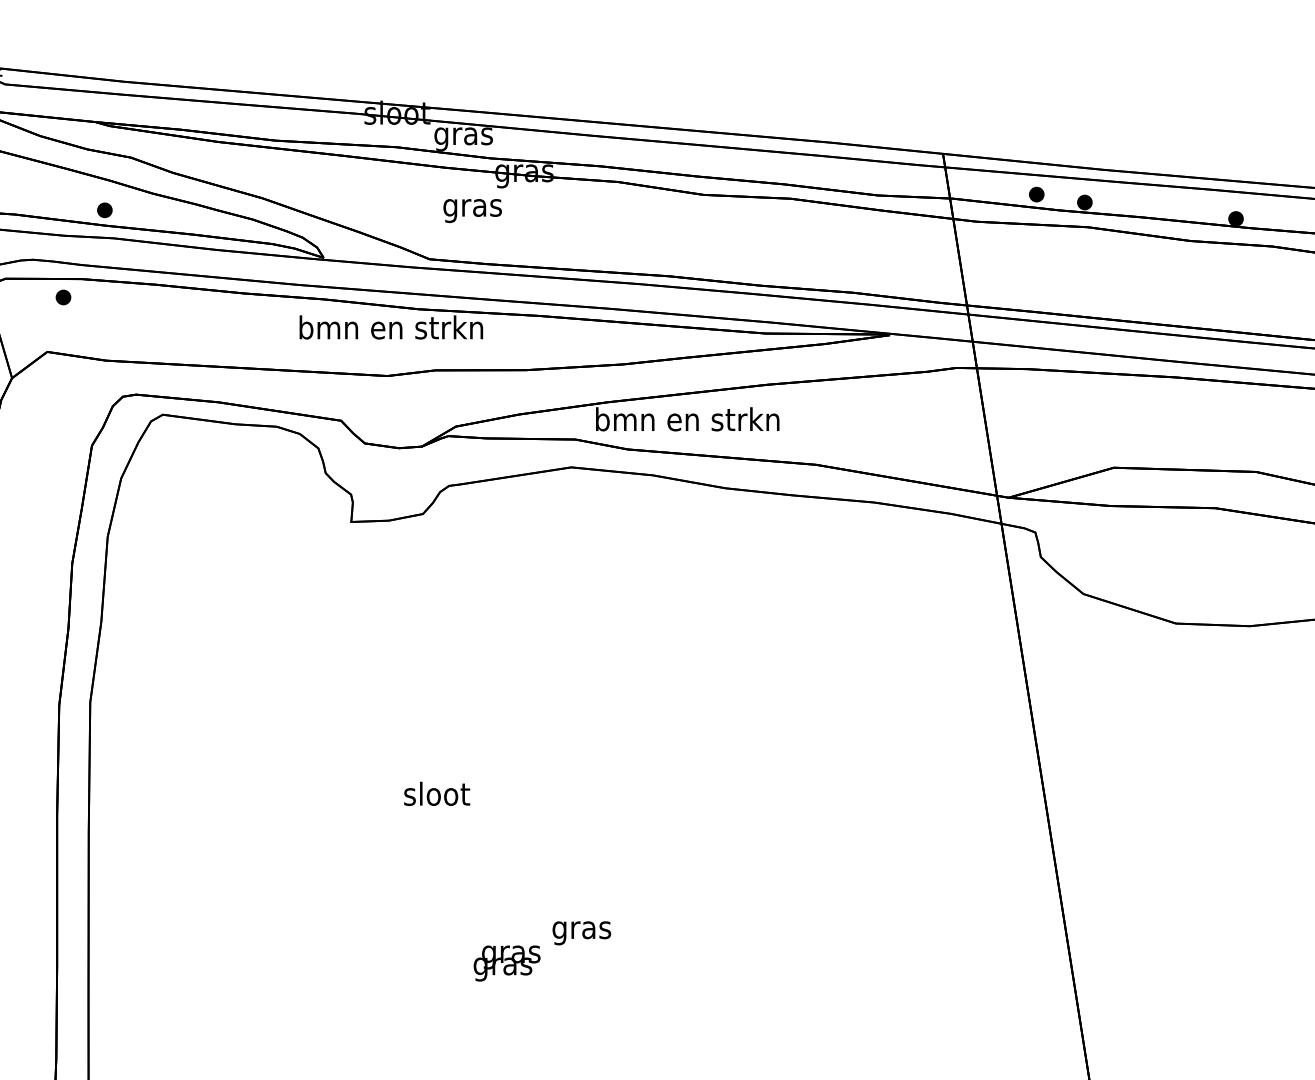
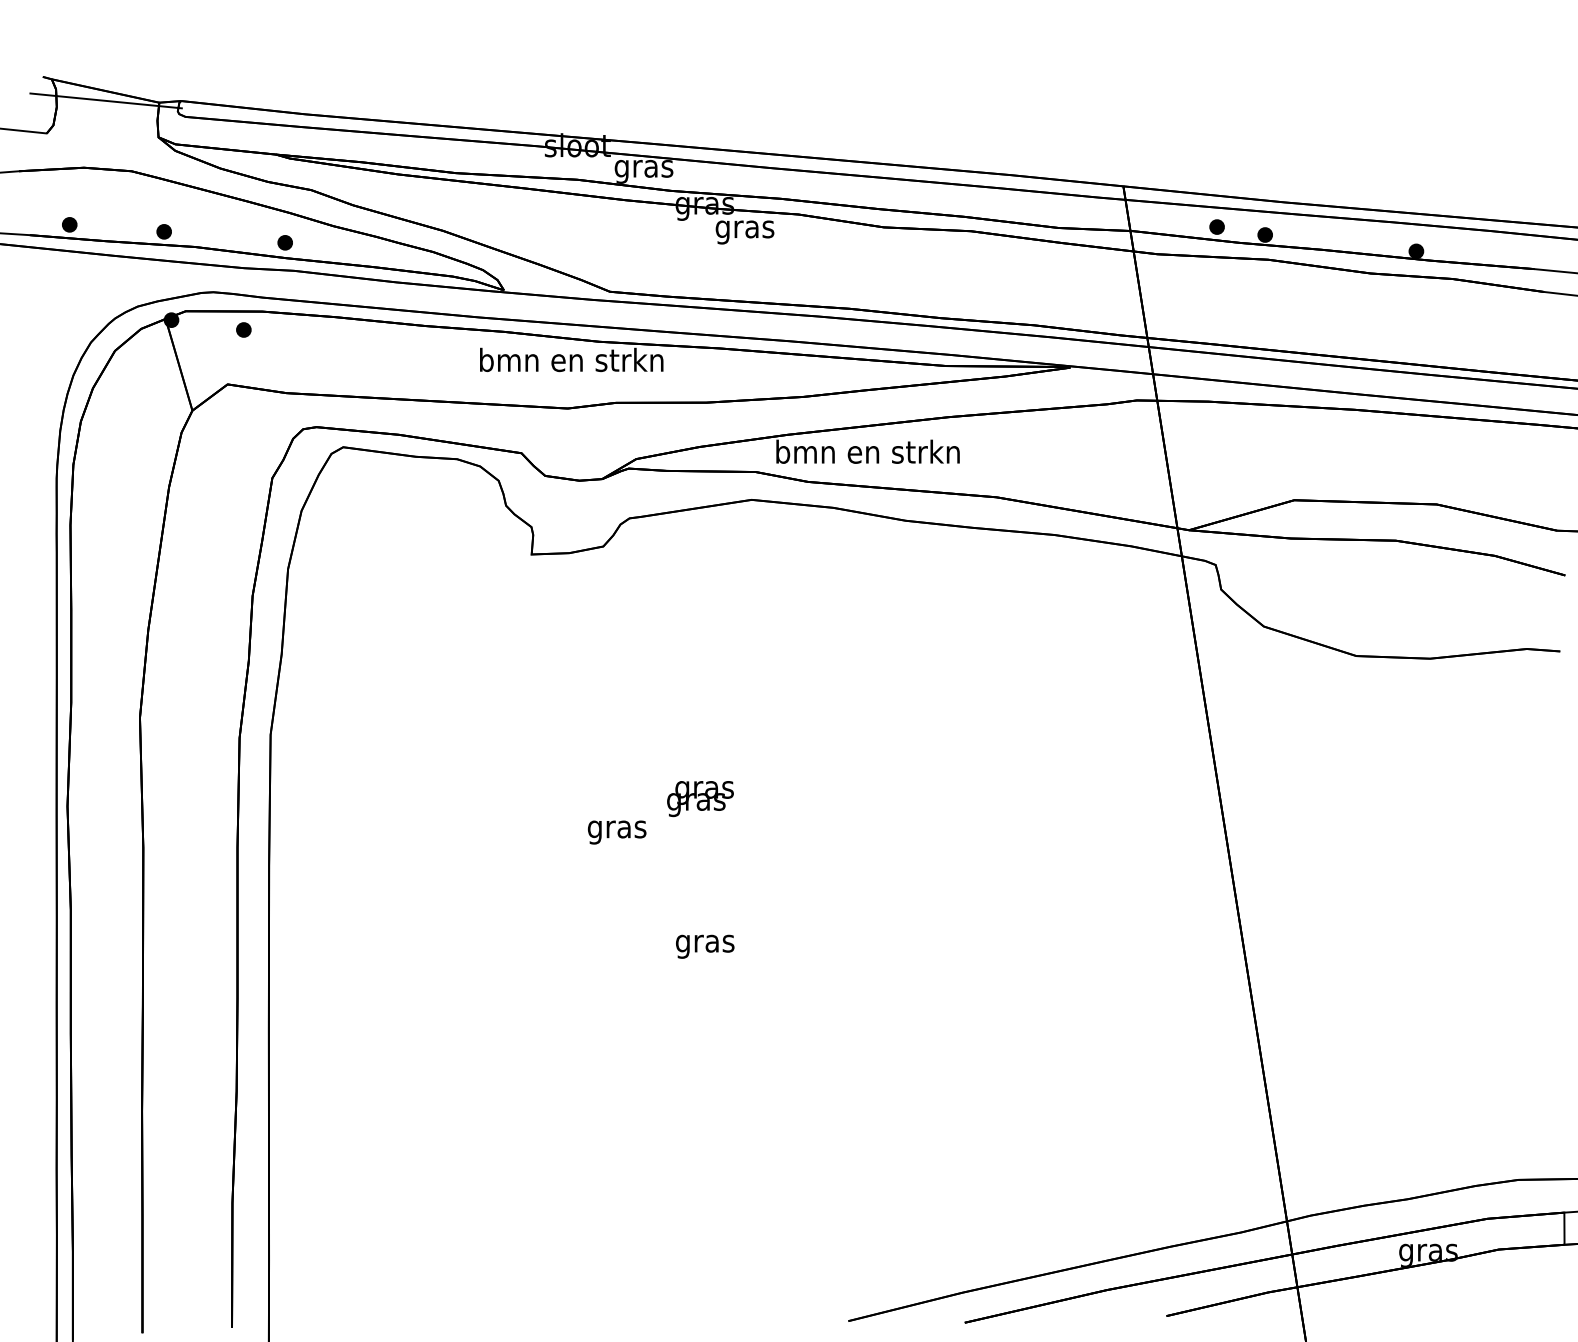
text: (472, 211) -> (744, 232), moved
text: (437, 797) -> (617, 829), sloot -> gras
text: (582, 933) -> (705, 946), moved
text: (507, 964) -> (700, 799), moved

